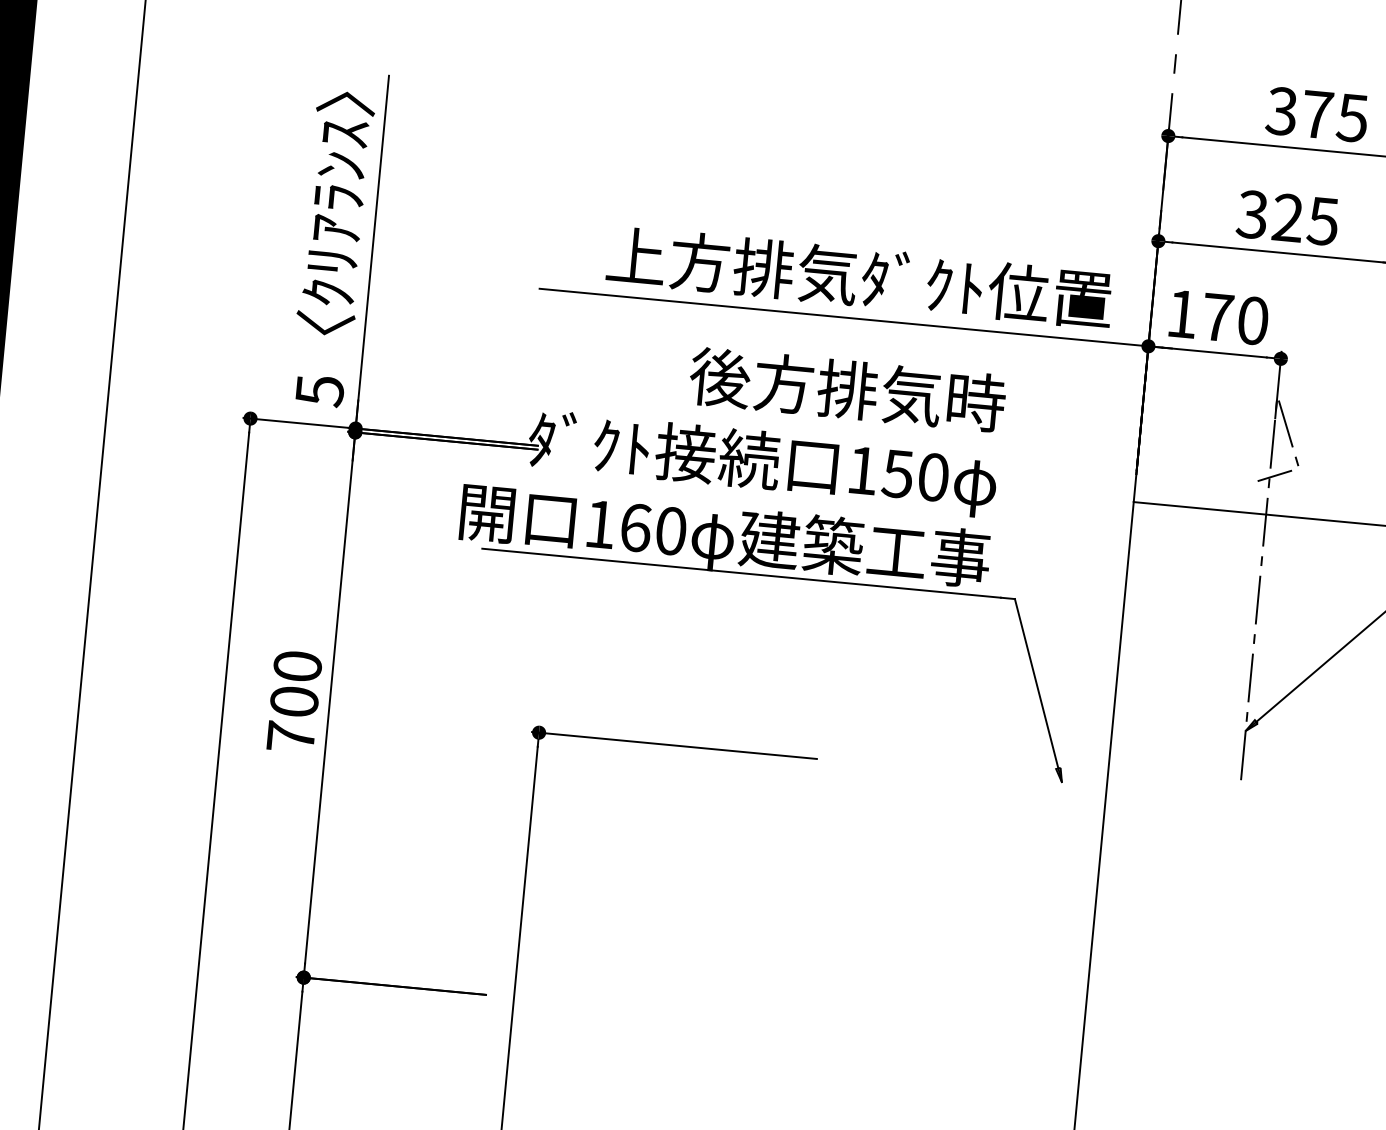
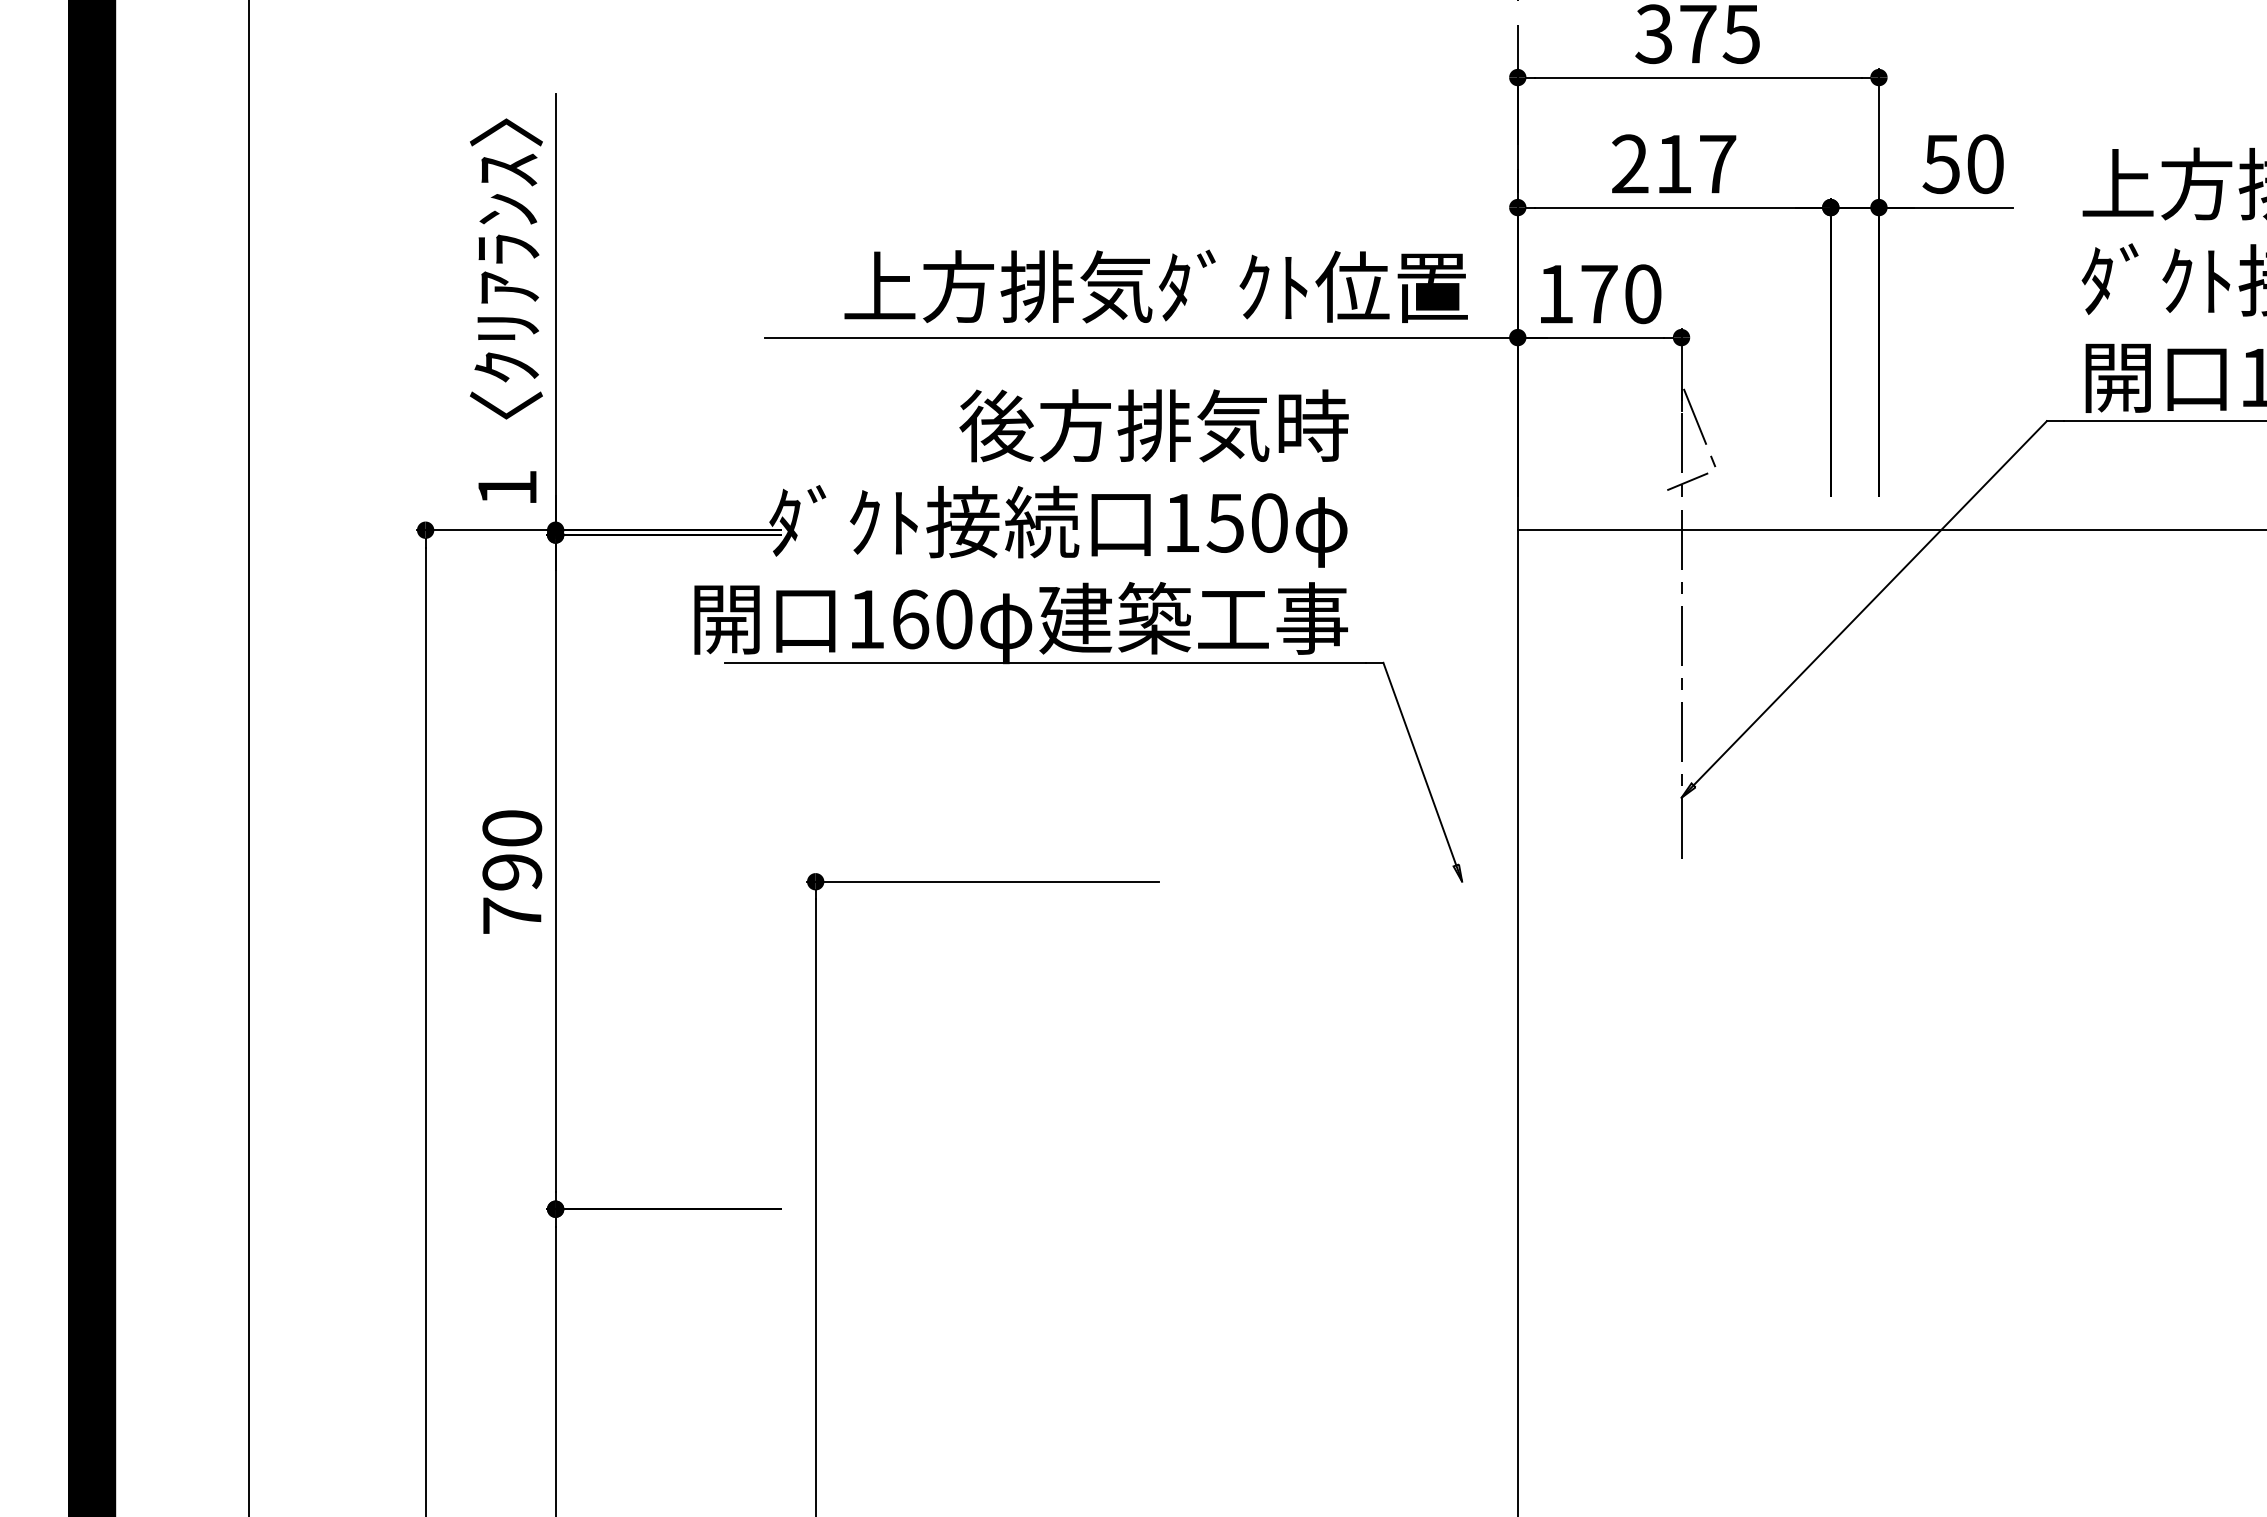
text: (1287, 218) -> (1673, 164), 325 -> 217
text: (319, 391) -> (507, 488), 5 -> 1
text: (294, 702) -> (512, 872), 700 -> 790

